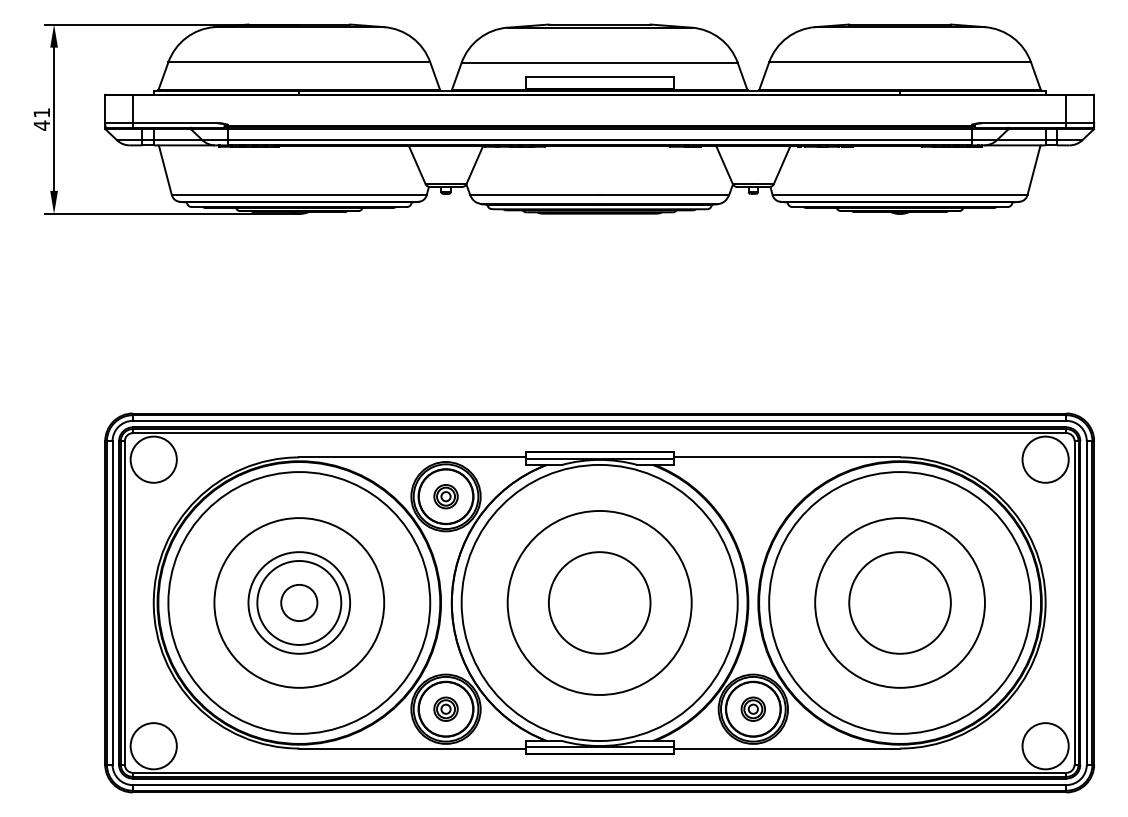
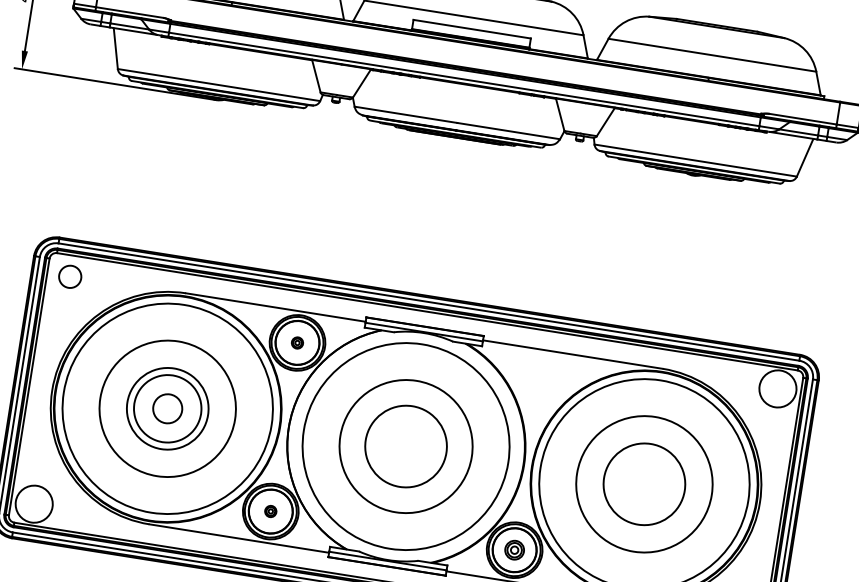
circle: (153, 459) -> (70, 276), size x0.6
part: (445, 496) -> (297, 342), size x0.6
circle: (599, 602) -> (405, 446), size x0.6
circle: (599, 602) -> (405, 446), size x1.4
part: (445, 708) -> (270, 510), size x0.6

